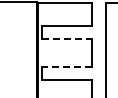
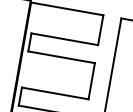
line: (67, 39) -> (62, 57), dashed -> solid
line: (66, 66) -> (54, 93), dashed -> solid

